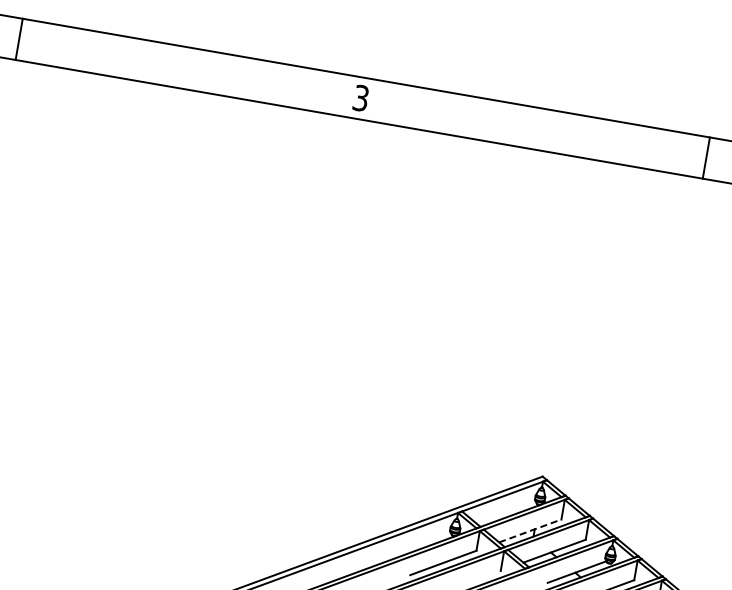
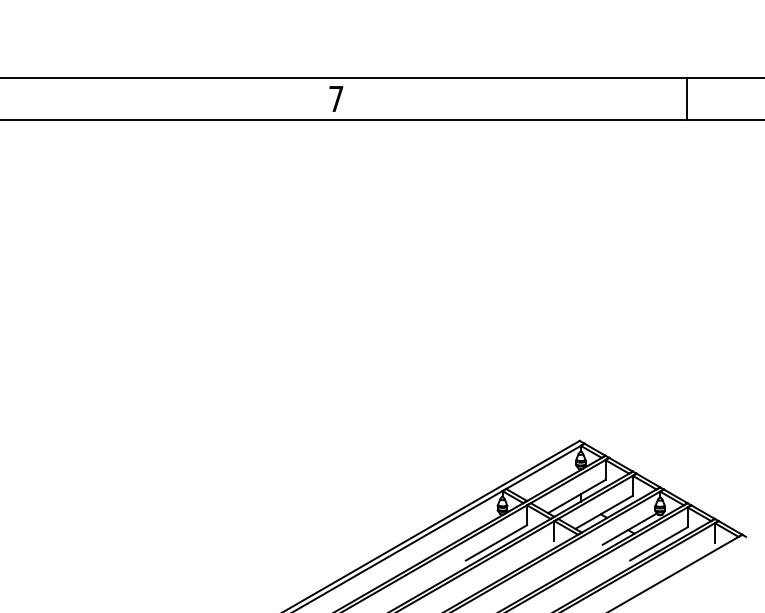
text: (361, 97) -> (336, 98), 3 -> 7
line: (531, 531) -> (577, 496), dashed -> solid

